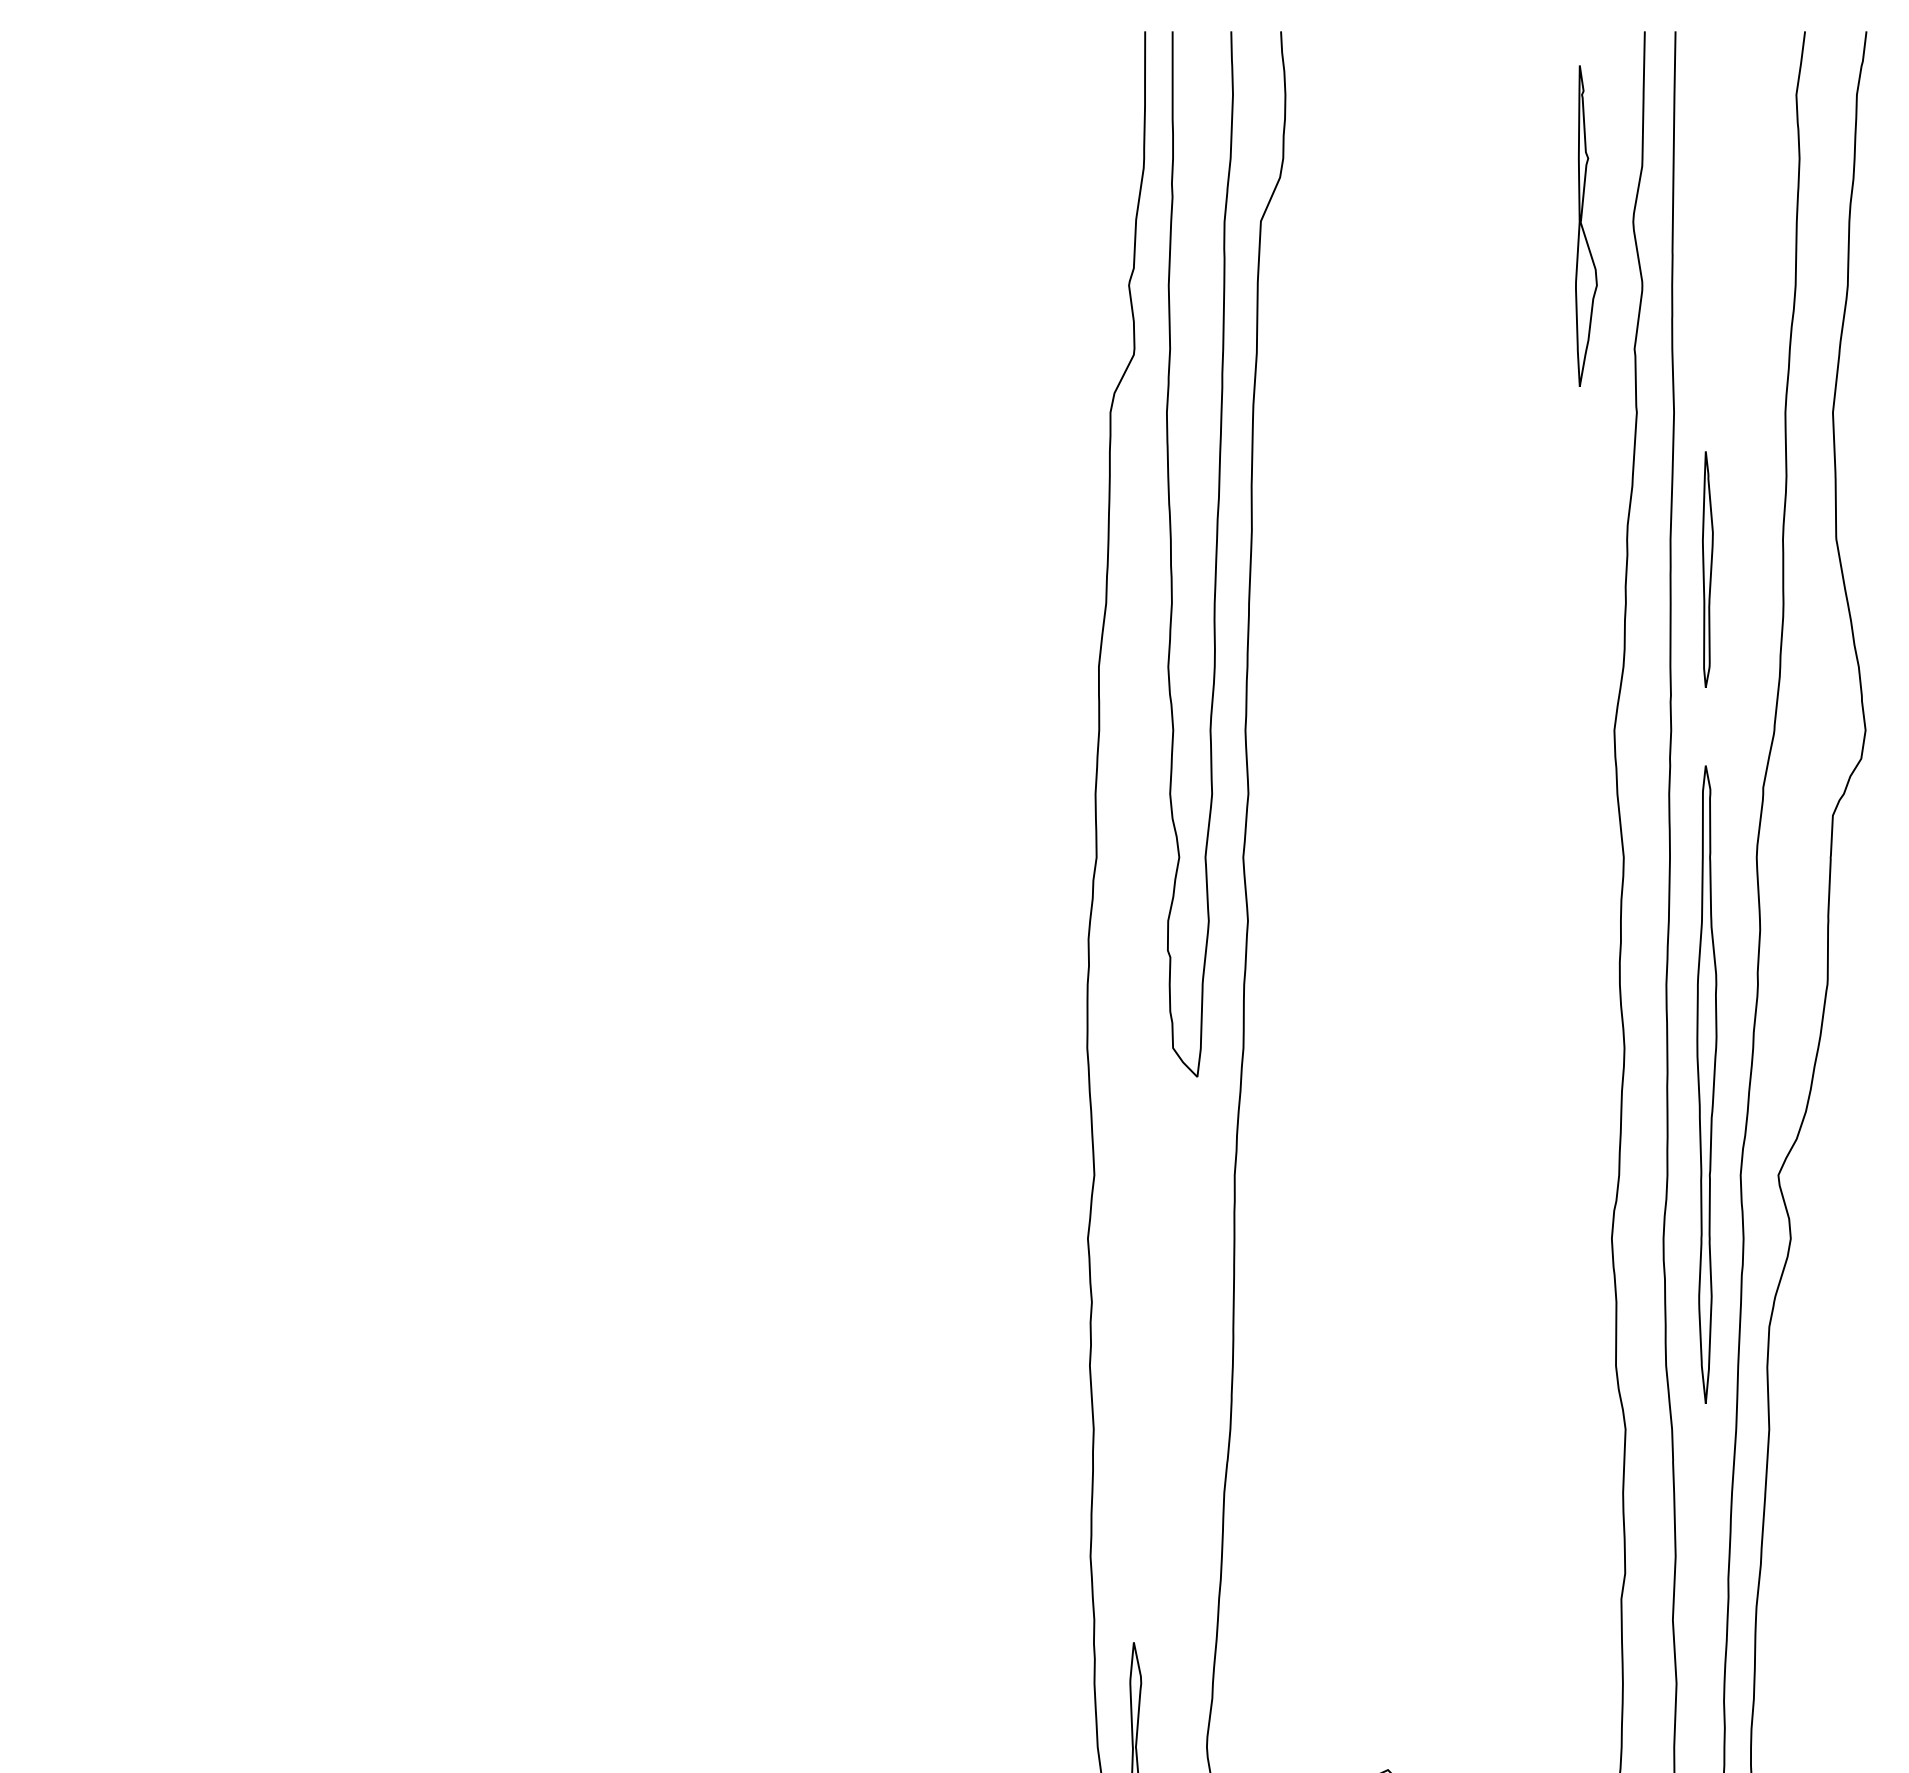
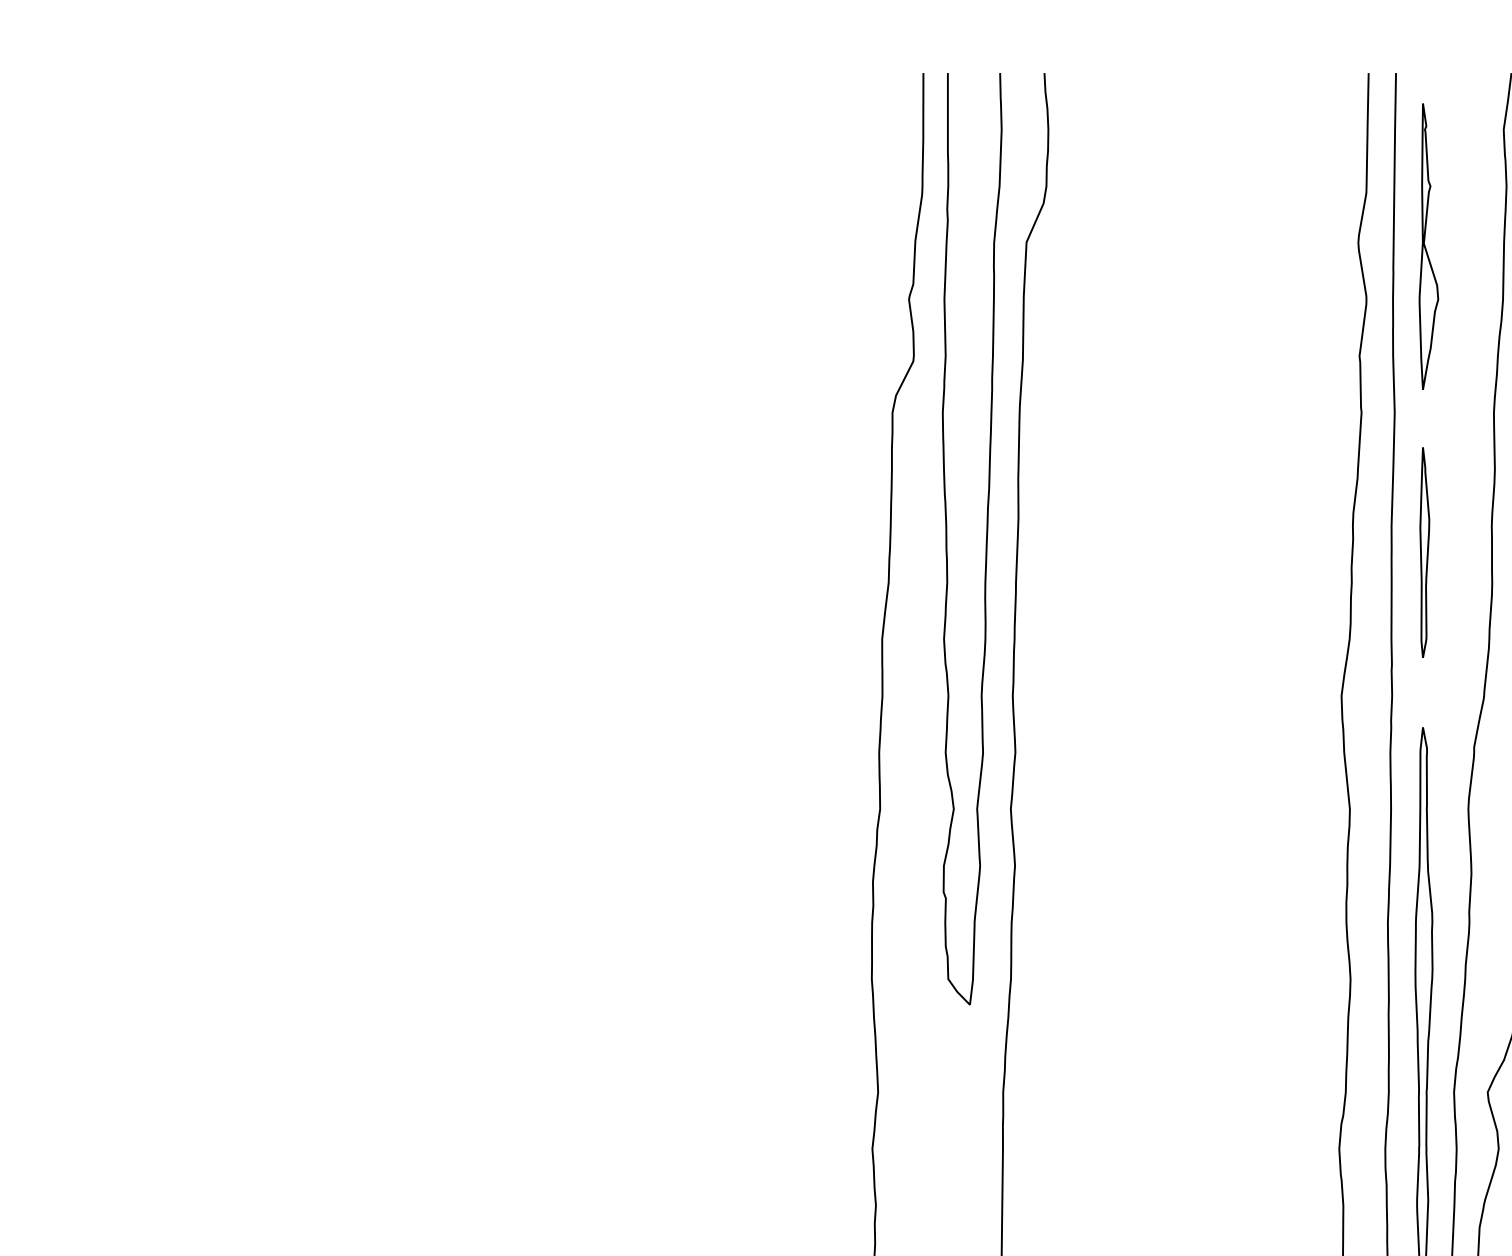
part: (1586, 225) -> (1428, 246), moved

